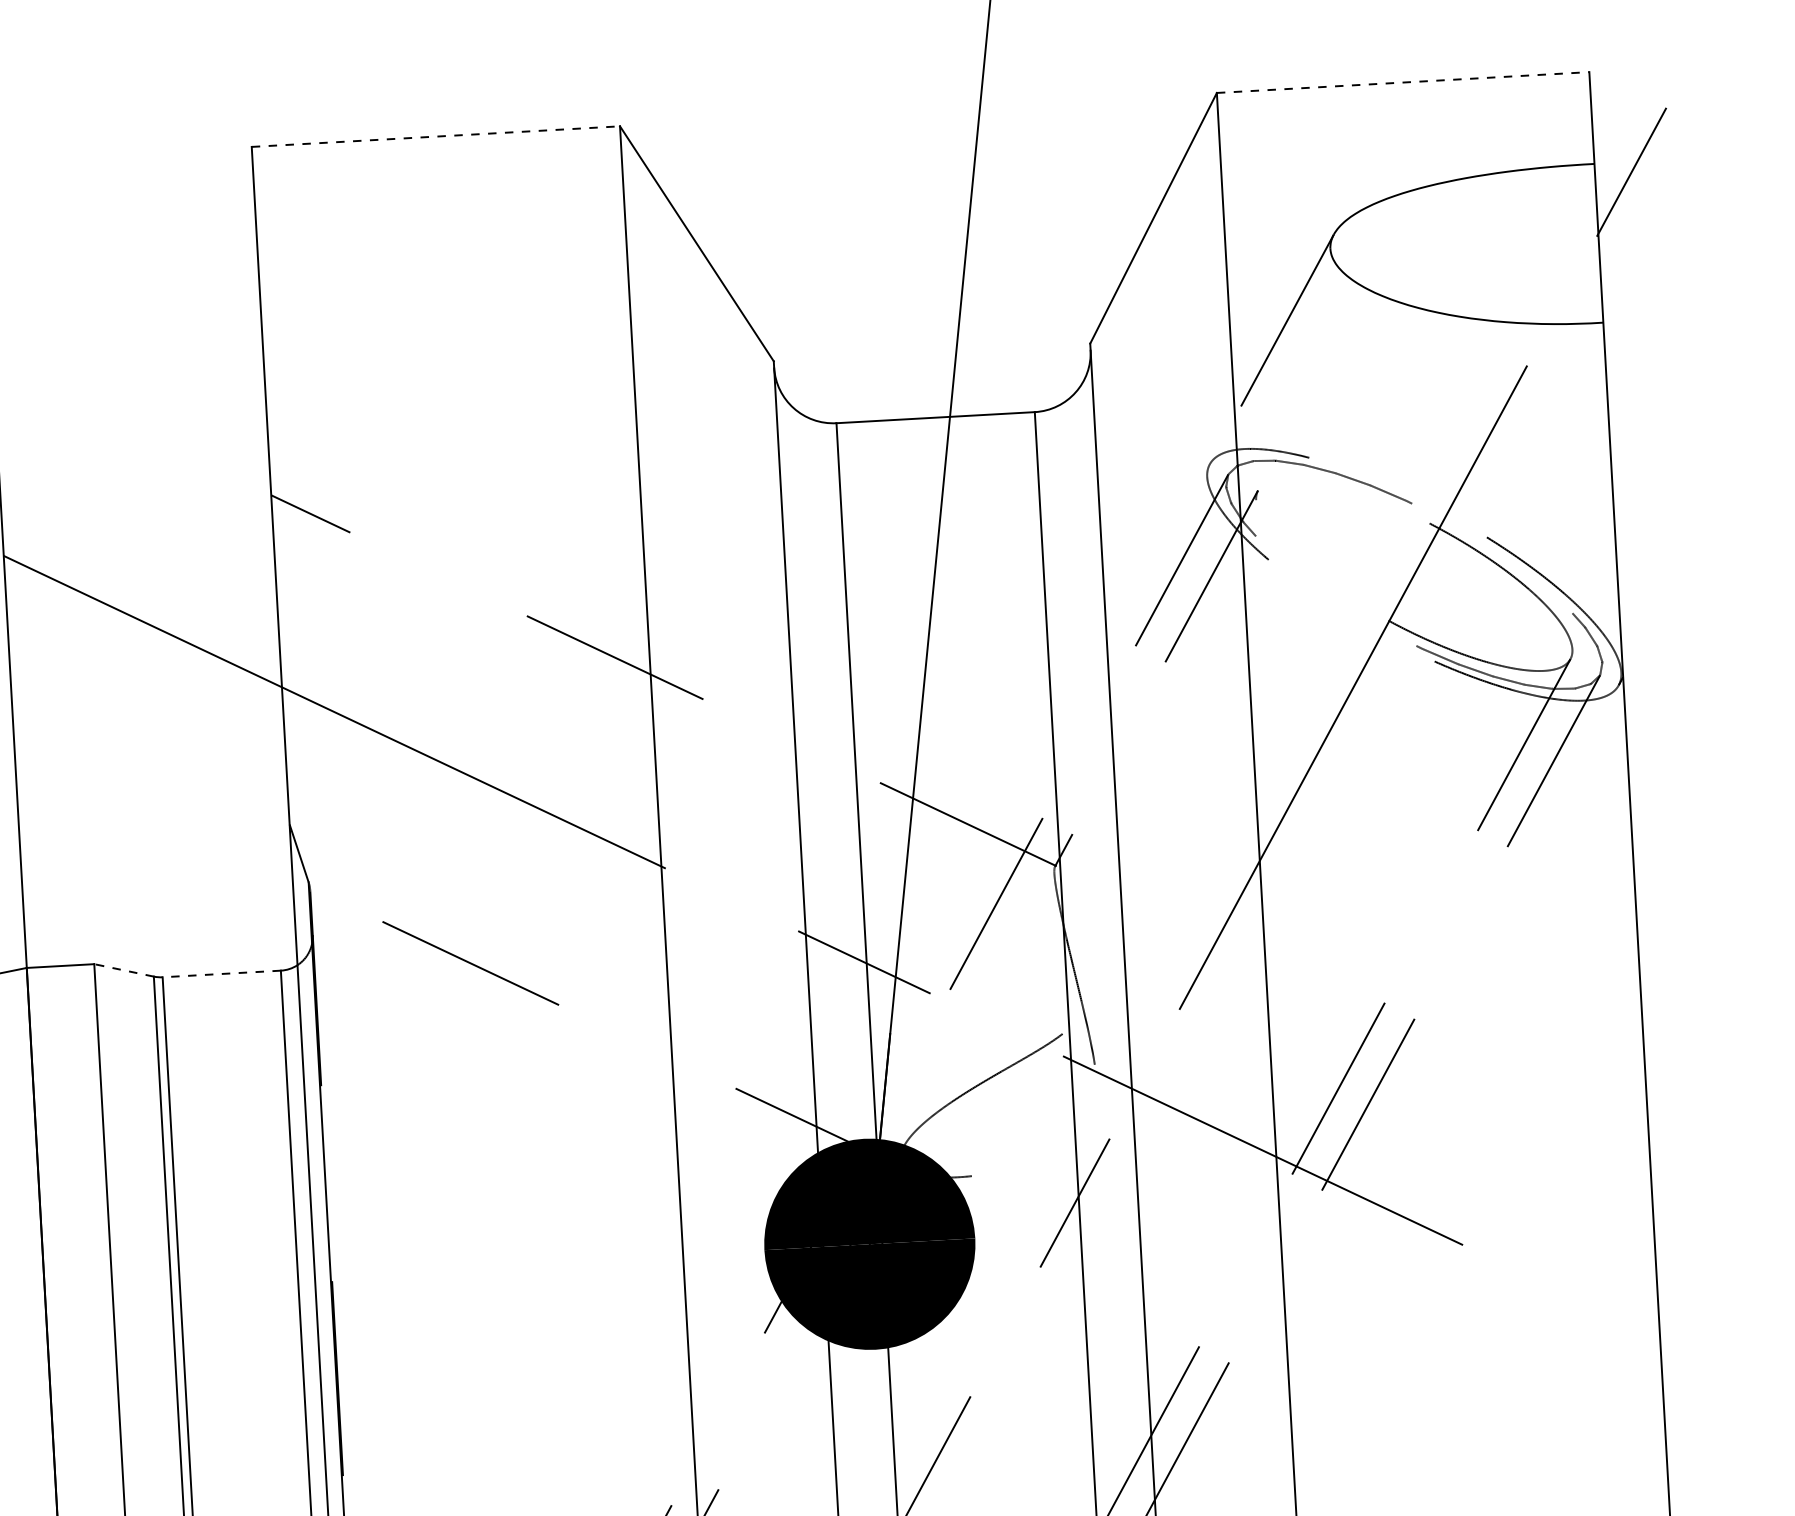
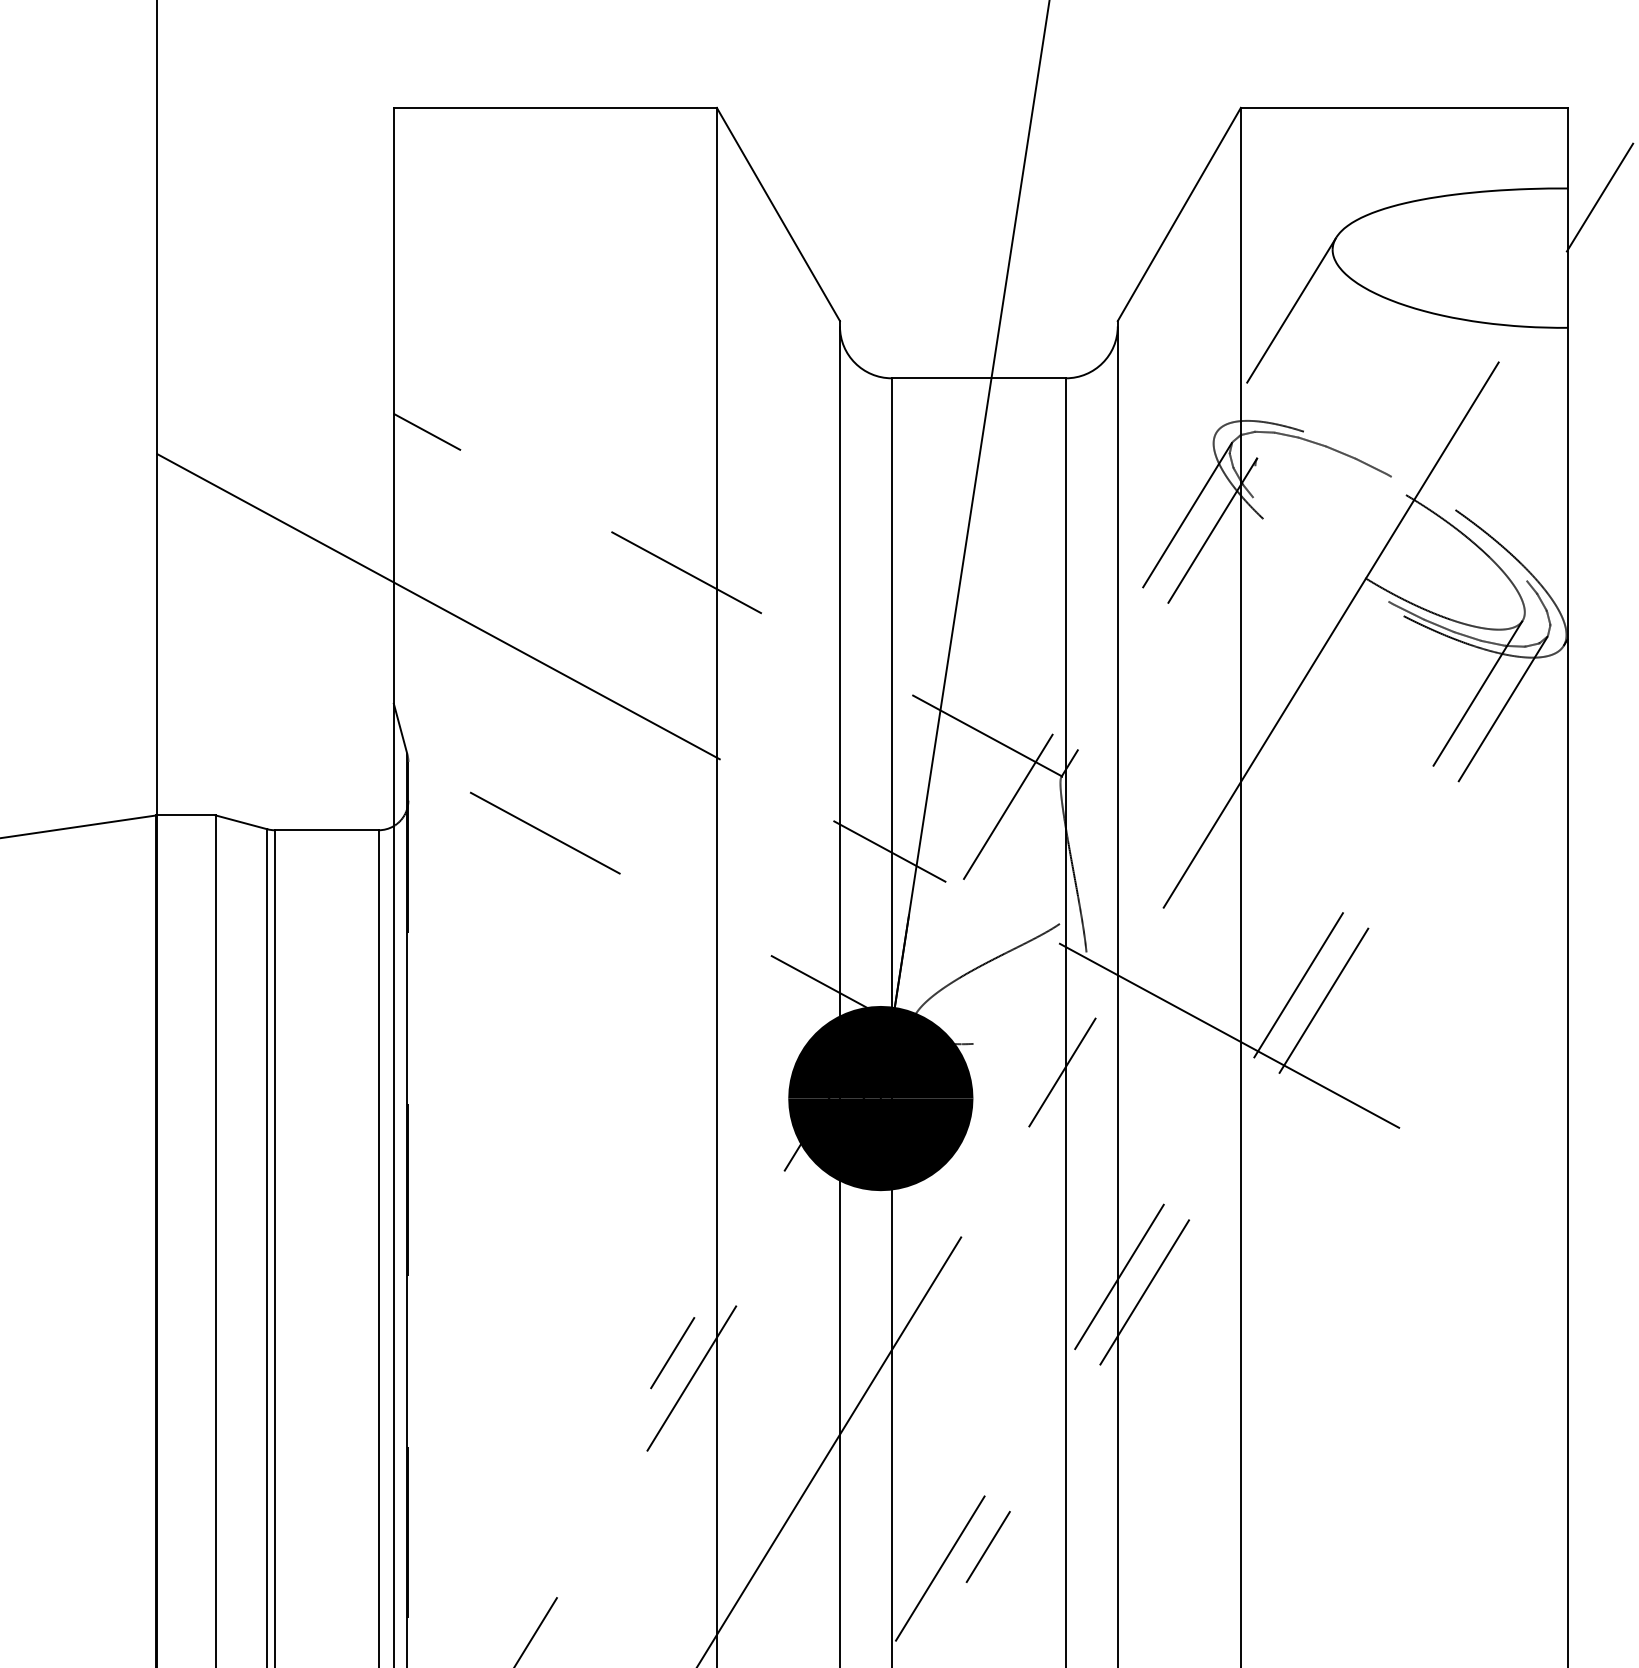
line: (1403, 82) -> (1404, 107), dashed -> solid
line: (436, 136) -> (555, 107), dashed -> solid
line: (124, 970) -> (241, 822), dashed -> solid
line: (221, 974) -> (326, 830), dashed -> solid

